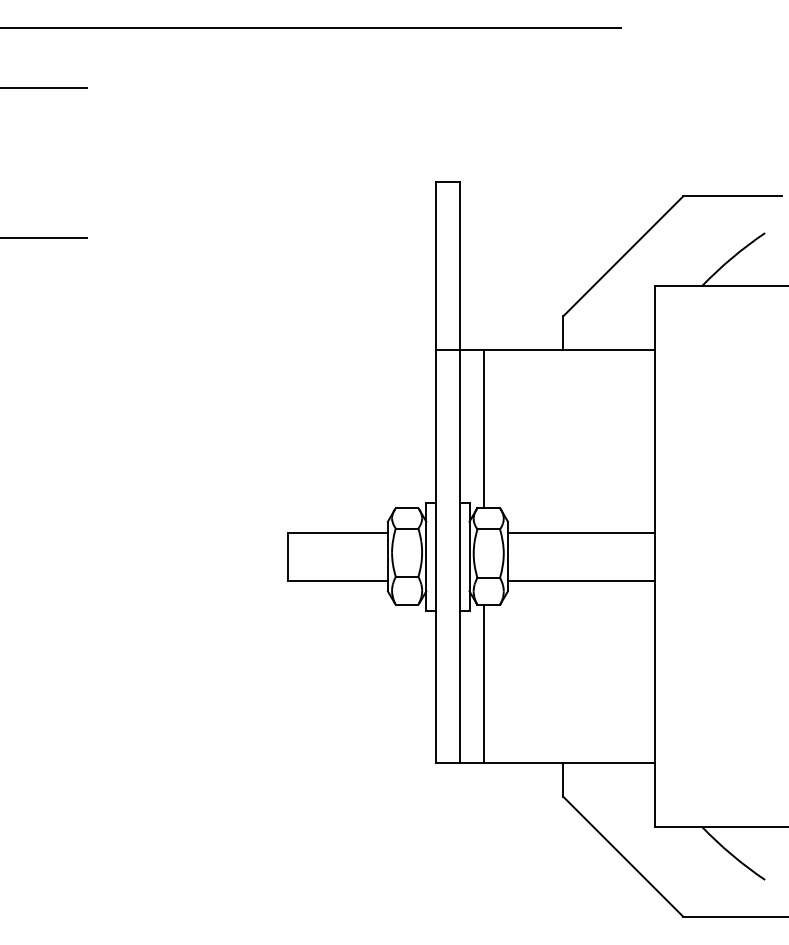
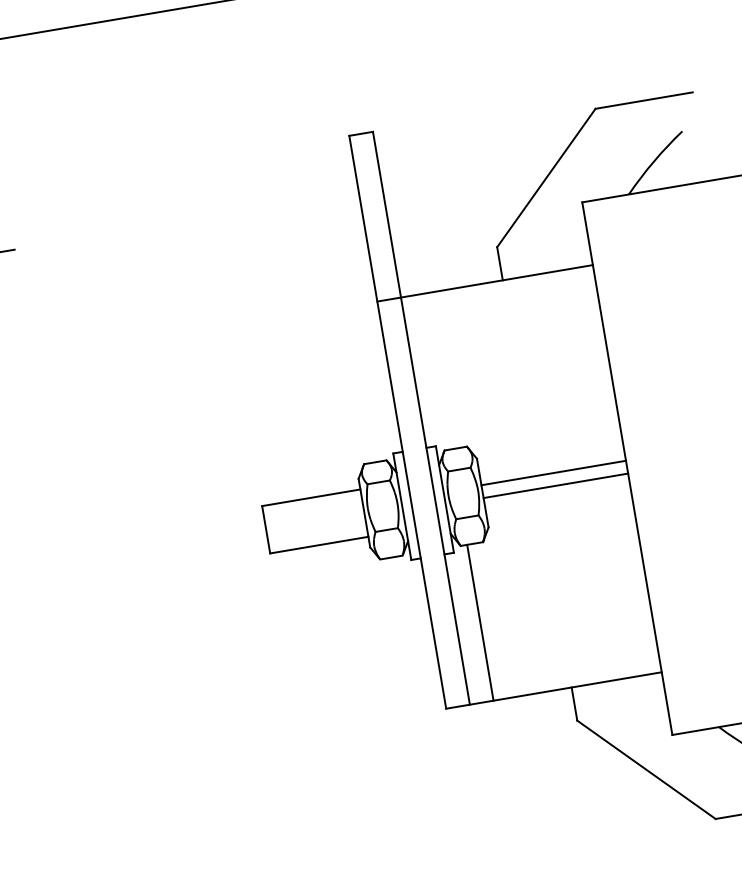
line: (483, 429) -> (437, 371), removed
line: (580, 532) -> (555, 485), moved
line: (580, 580) -> (552, 473), moved

